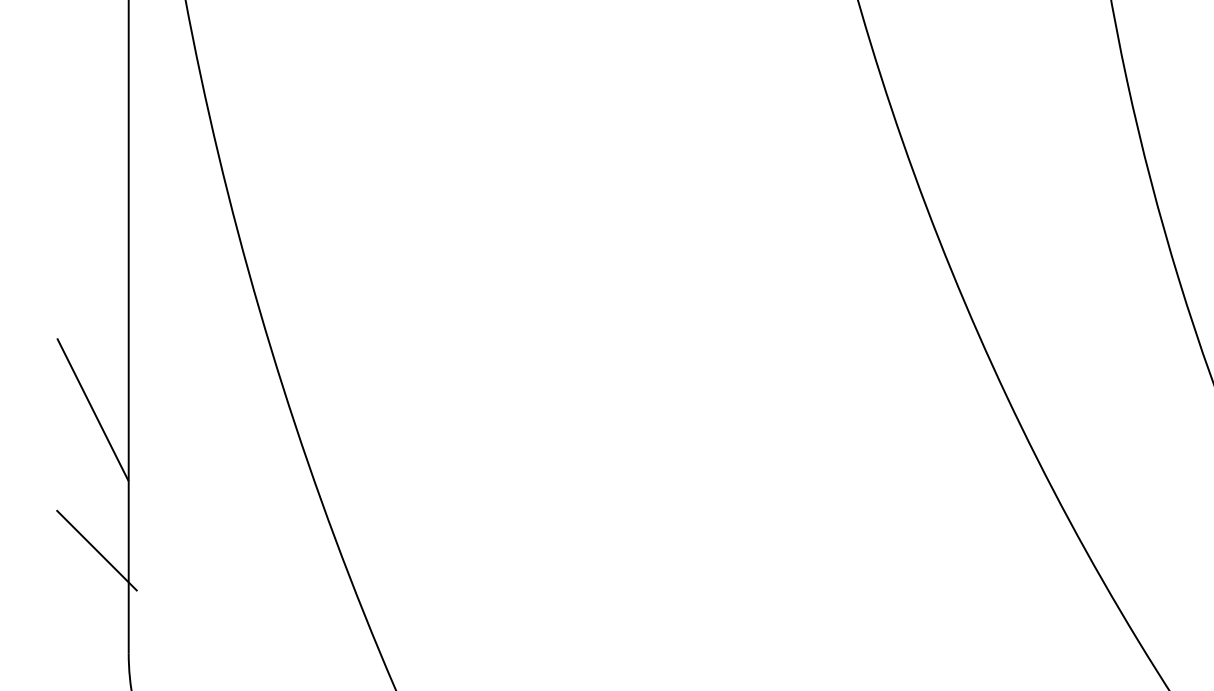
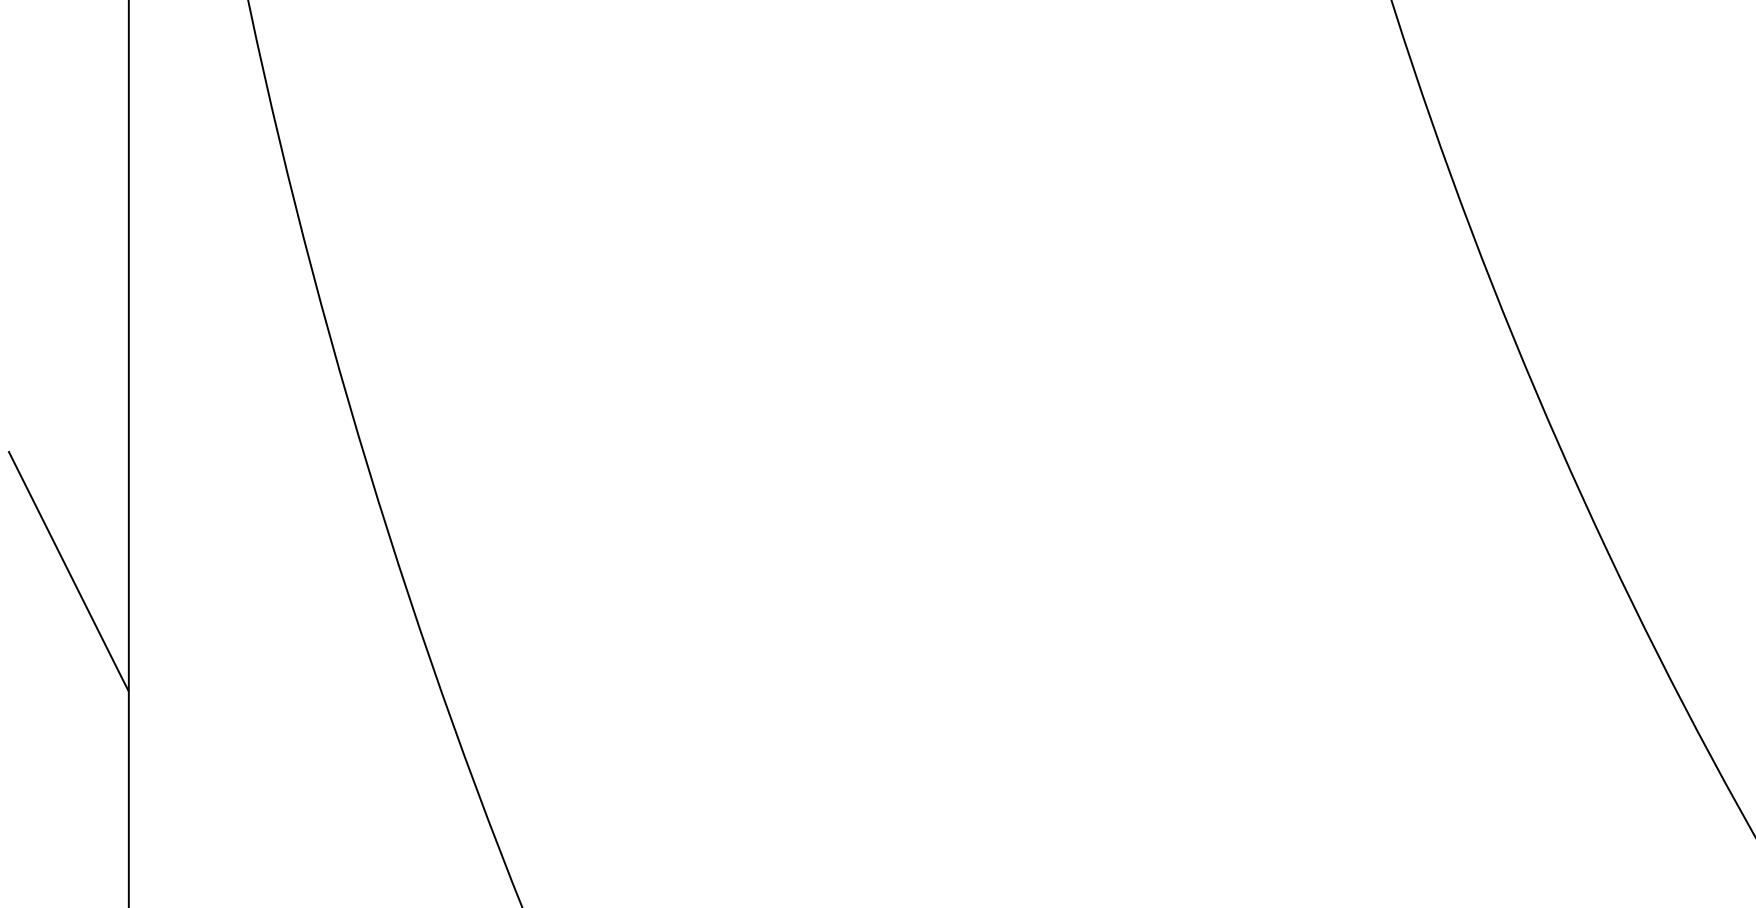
line: (96, 550) -> (74, 808), removed

